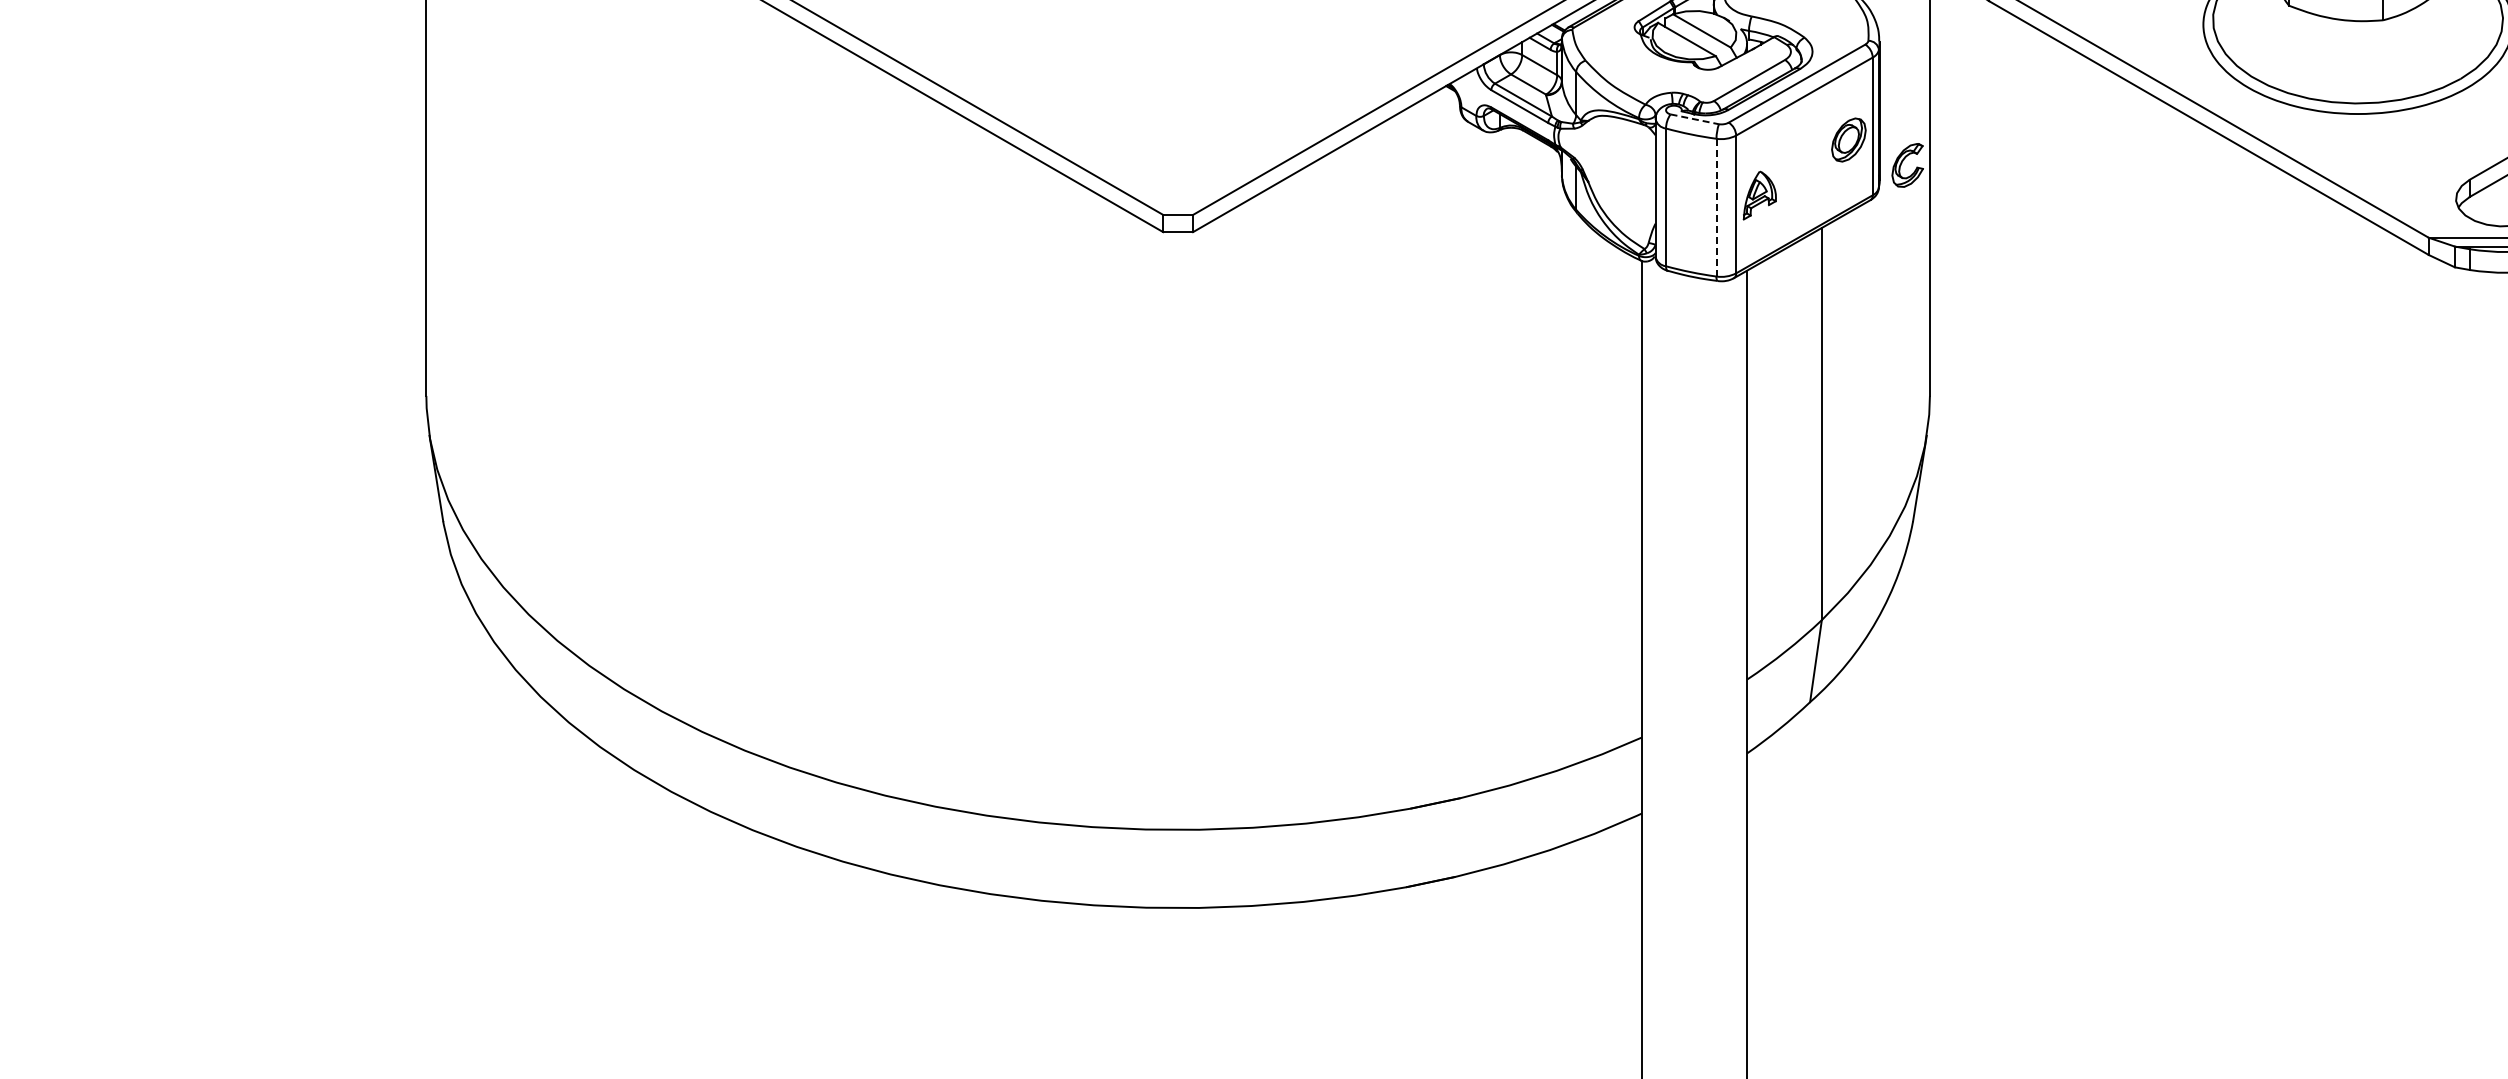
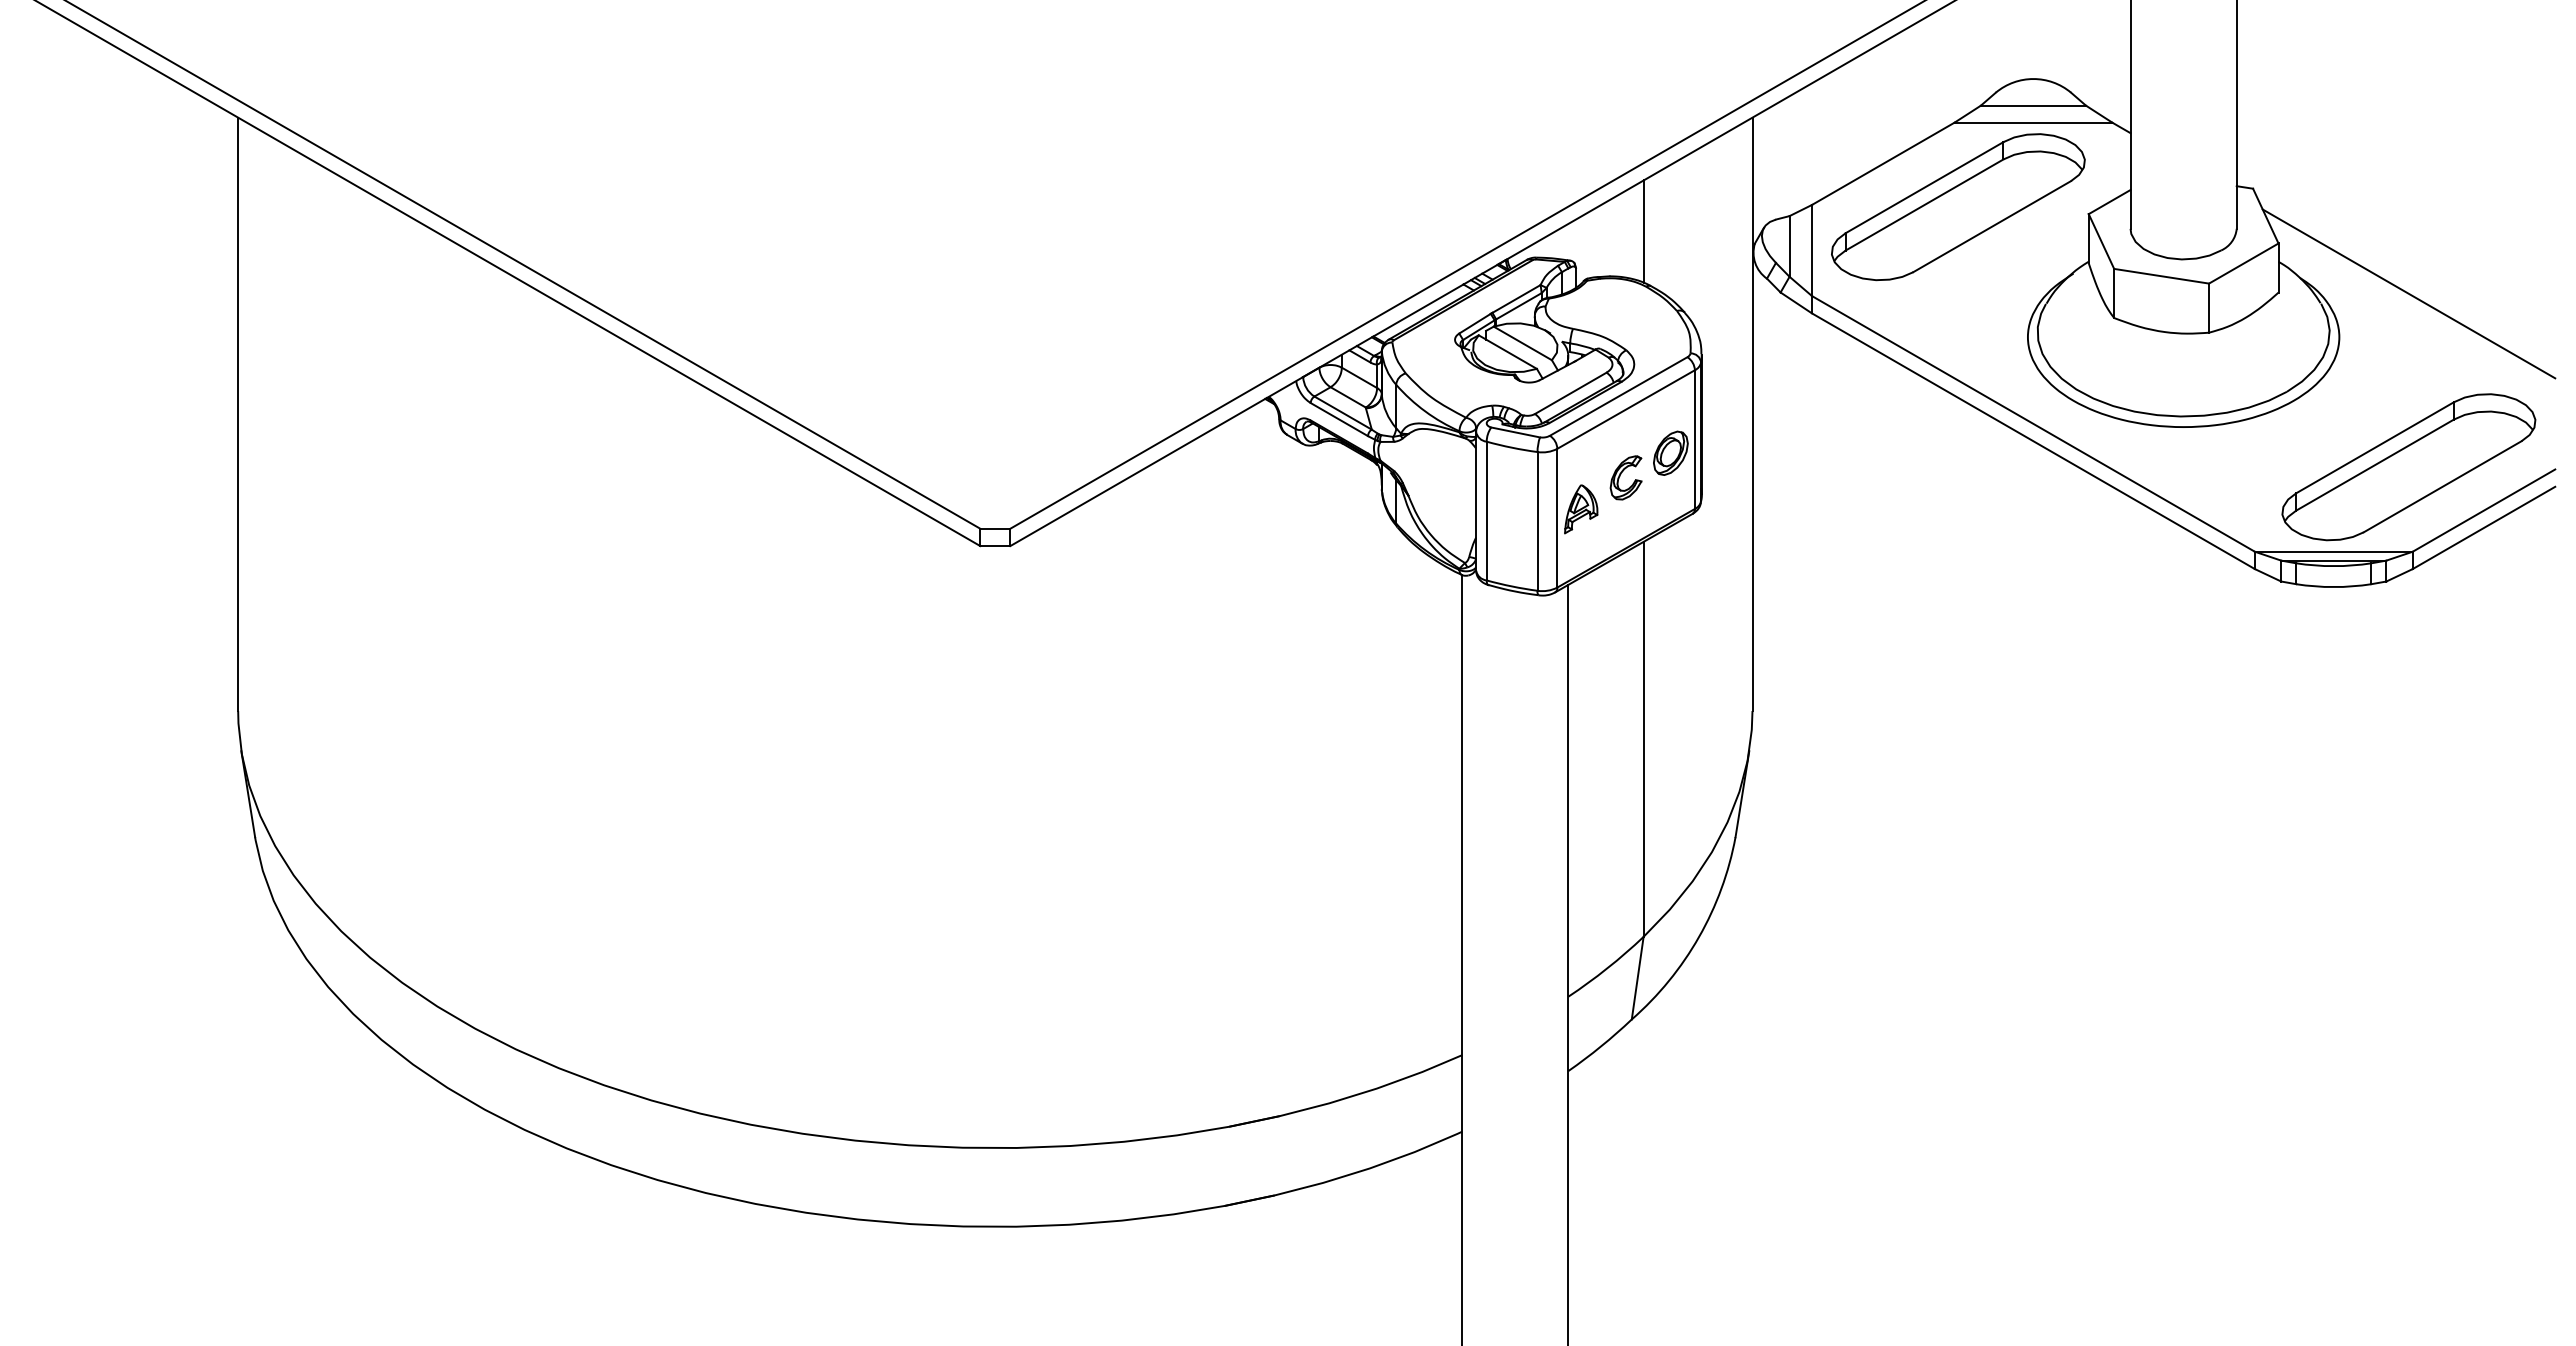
line: (1694, 119) -> (1515, 432), dashed -> solid
part: (1907, 165) -> (1625, 477), moved
line: (1716, 207) -> (1537, 521), dashed -> solid

